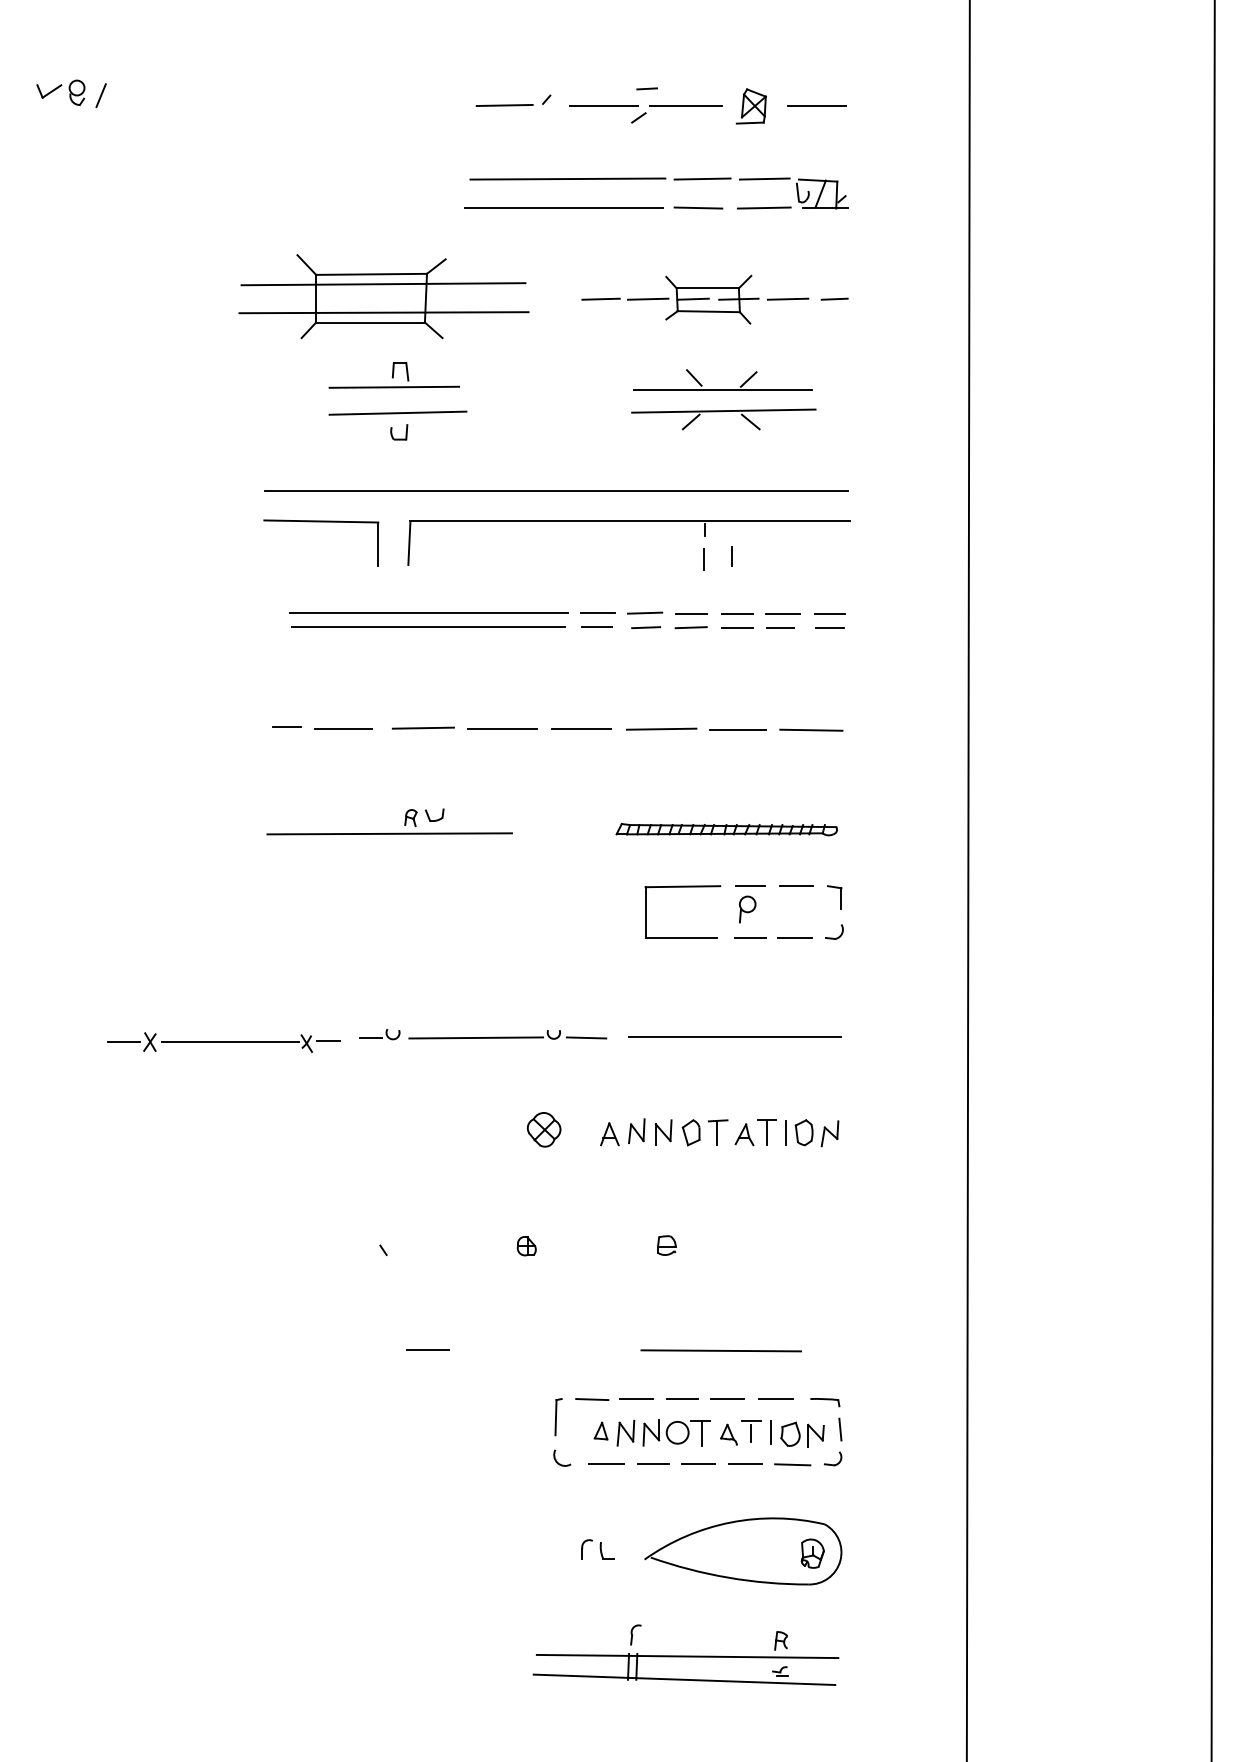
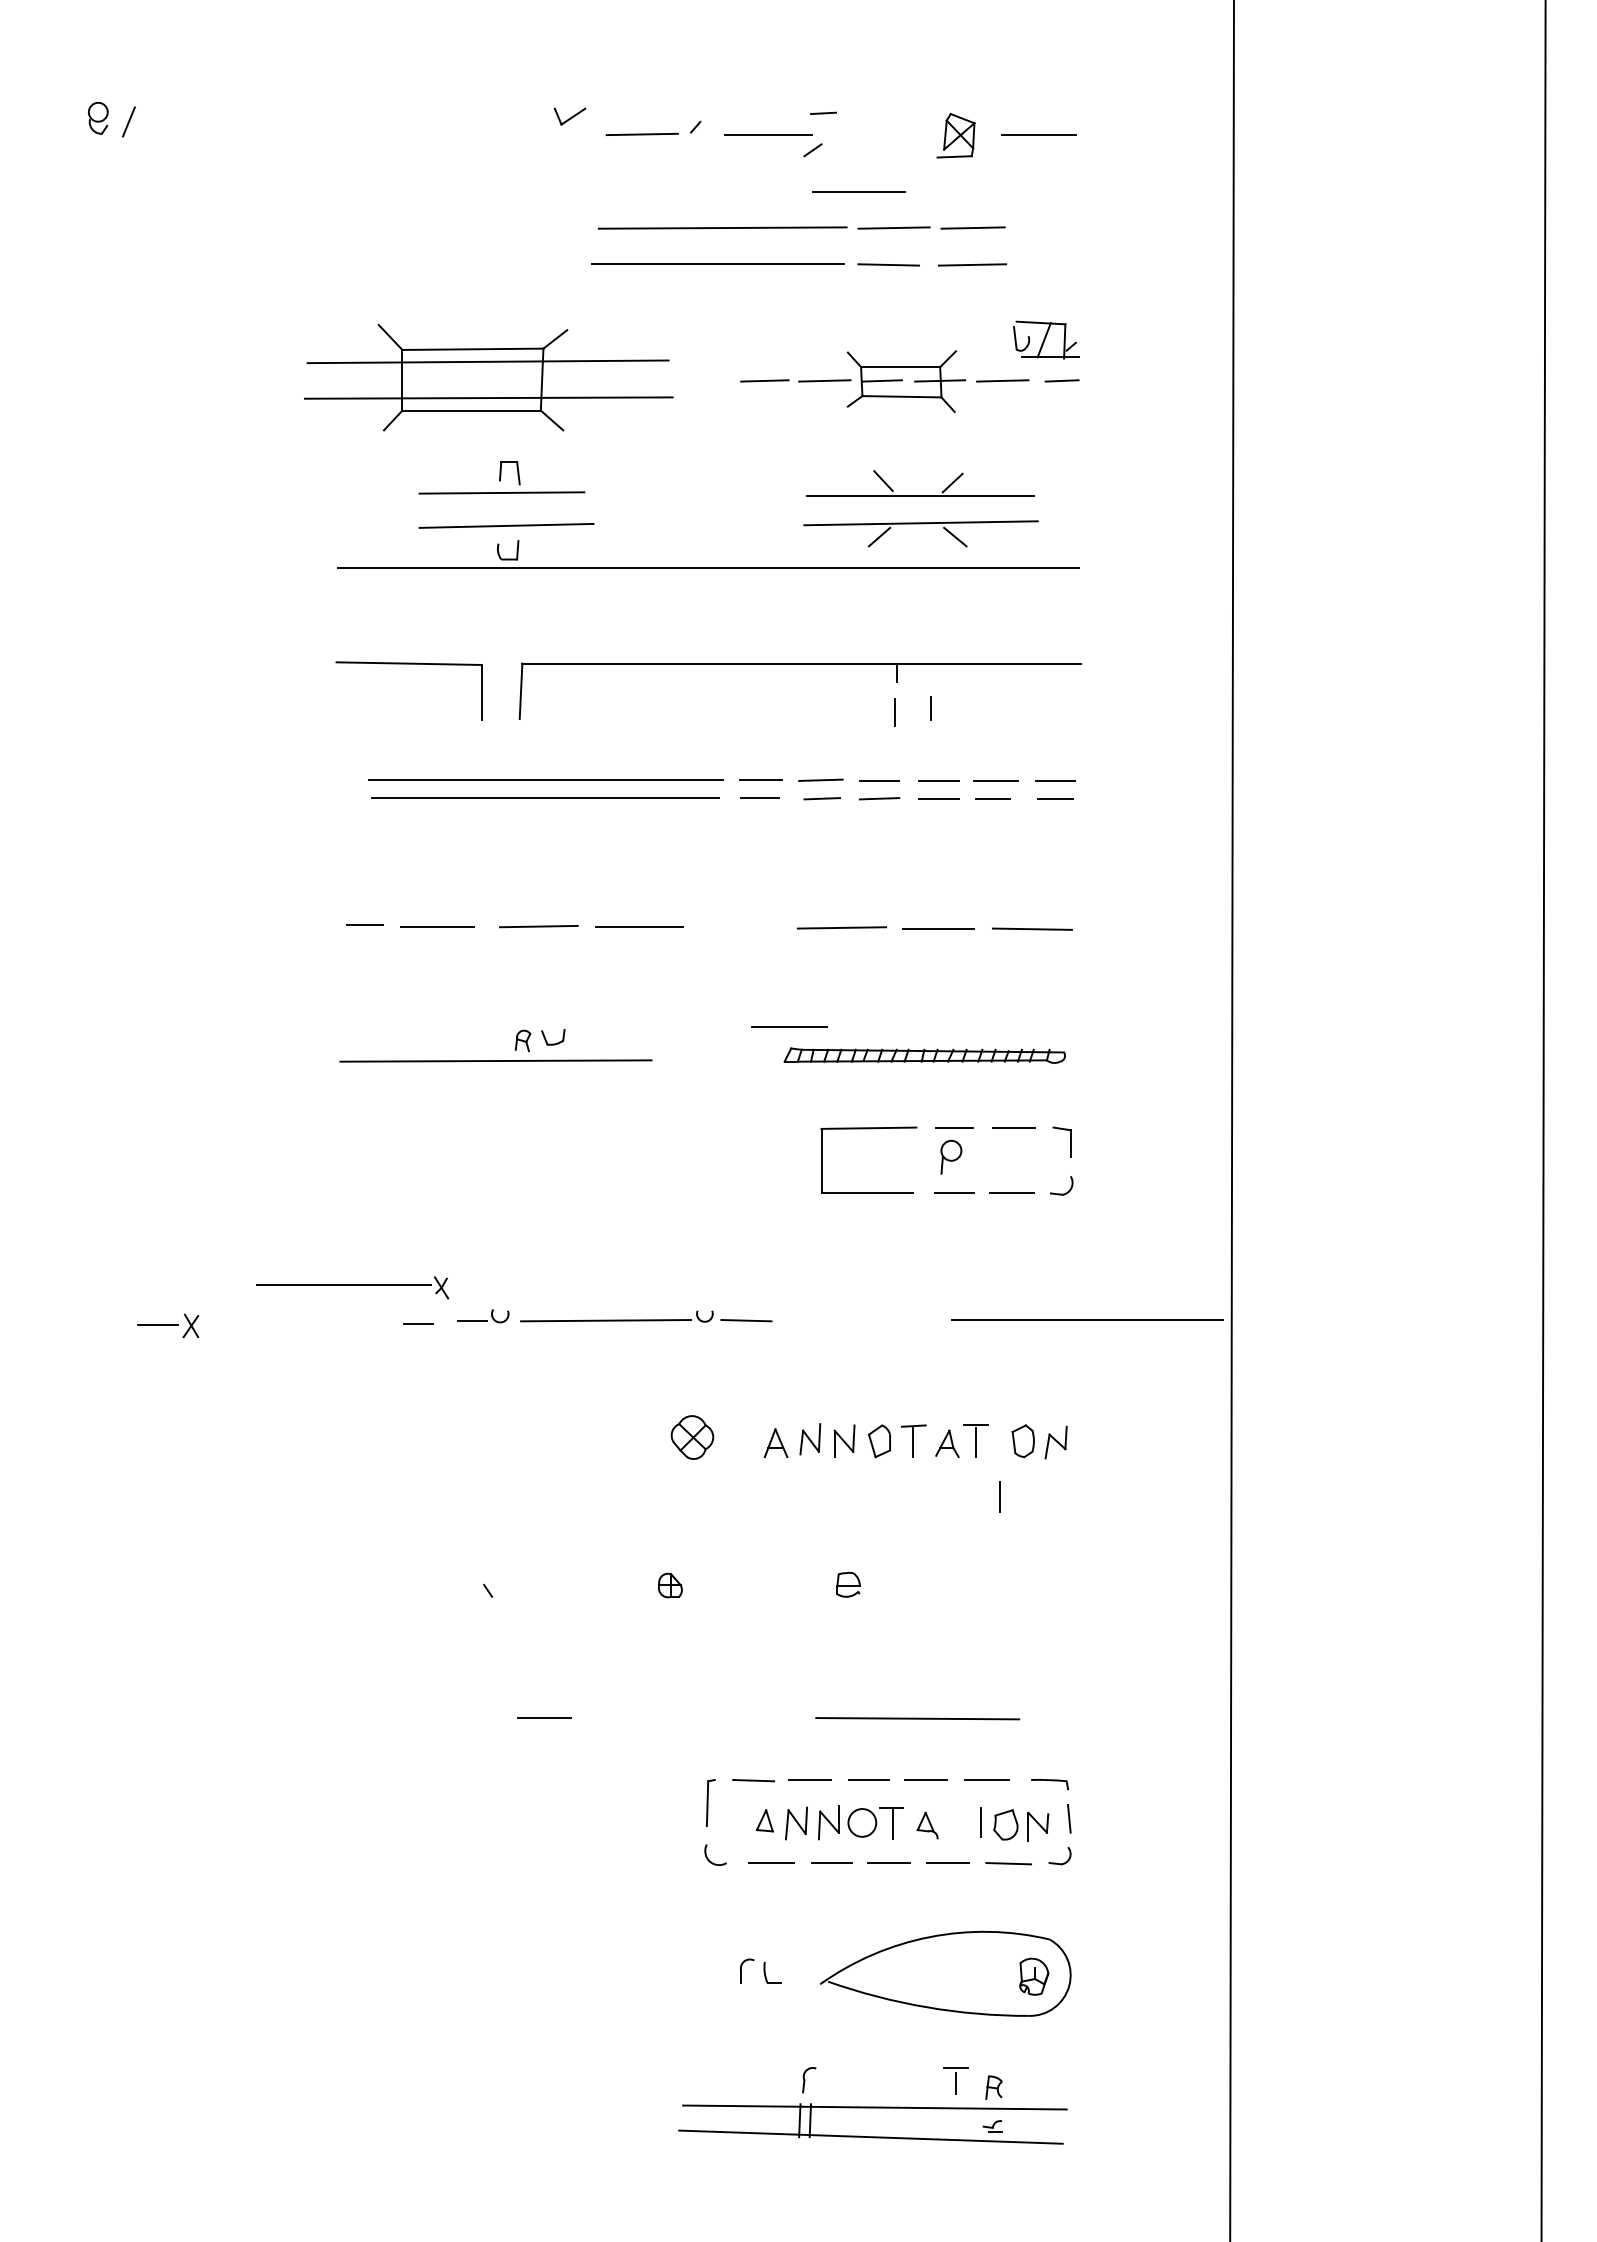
part: (48, 91) -> (569, 116), moved
line: (685, 105) -> (858, 191), moved
part: (822, 193) -> (1046, 339), moved
line: (556, 490) -> (708, 567), moved
line: (581, 728) -> (789, 1026), moved
line: (735, 1037) -> (1087, 1319), moved
part: (236, 1043) -> (352, 1287), moved
line: (785, 1132) -> (999, 1496), moved
part: (750, 1430) -> (955, 2080), moved

